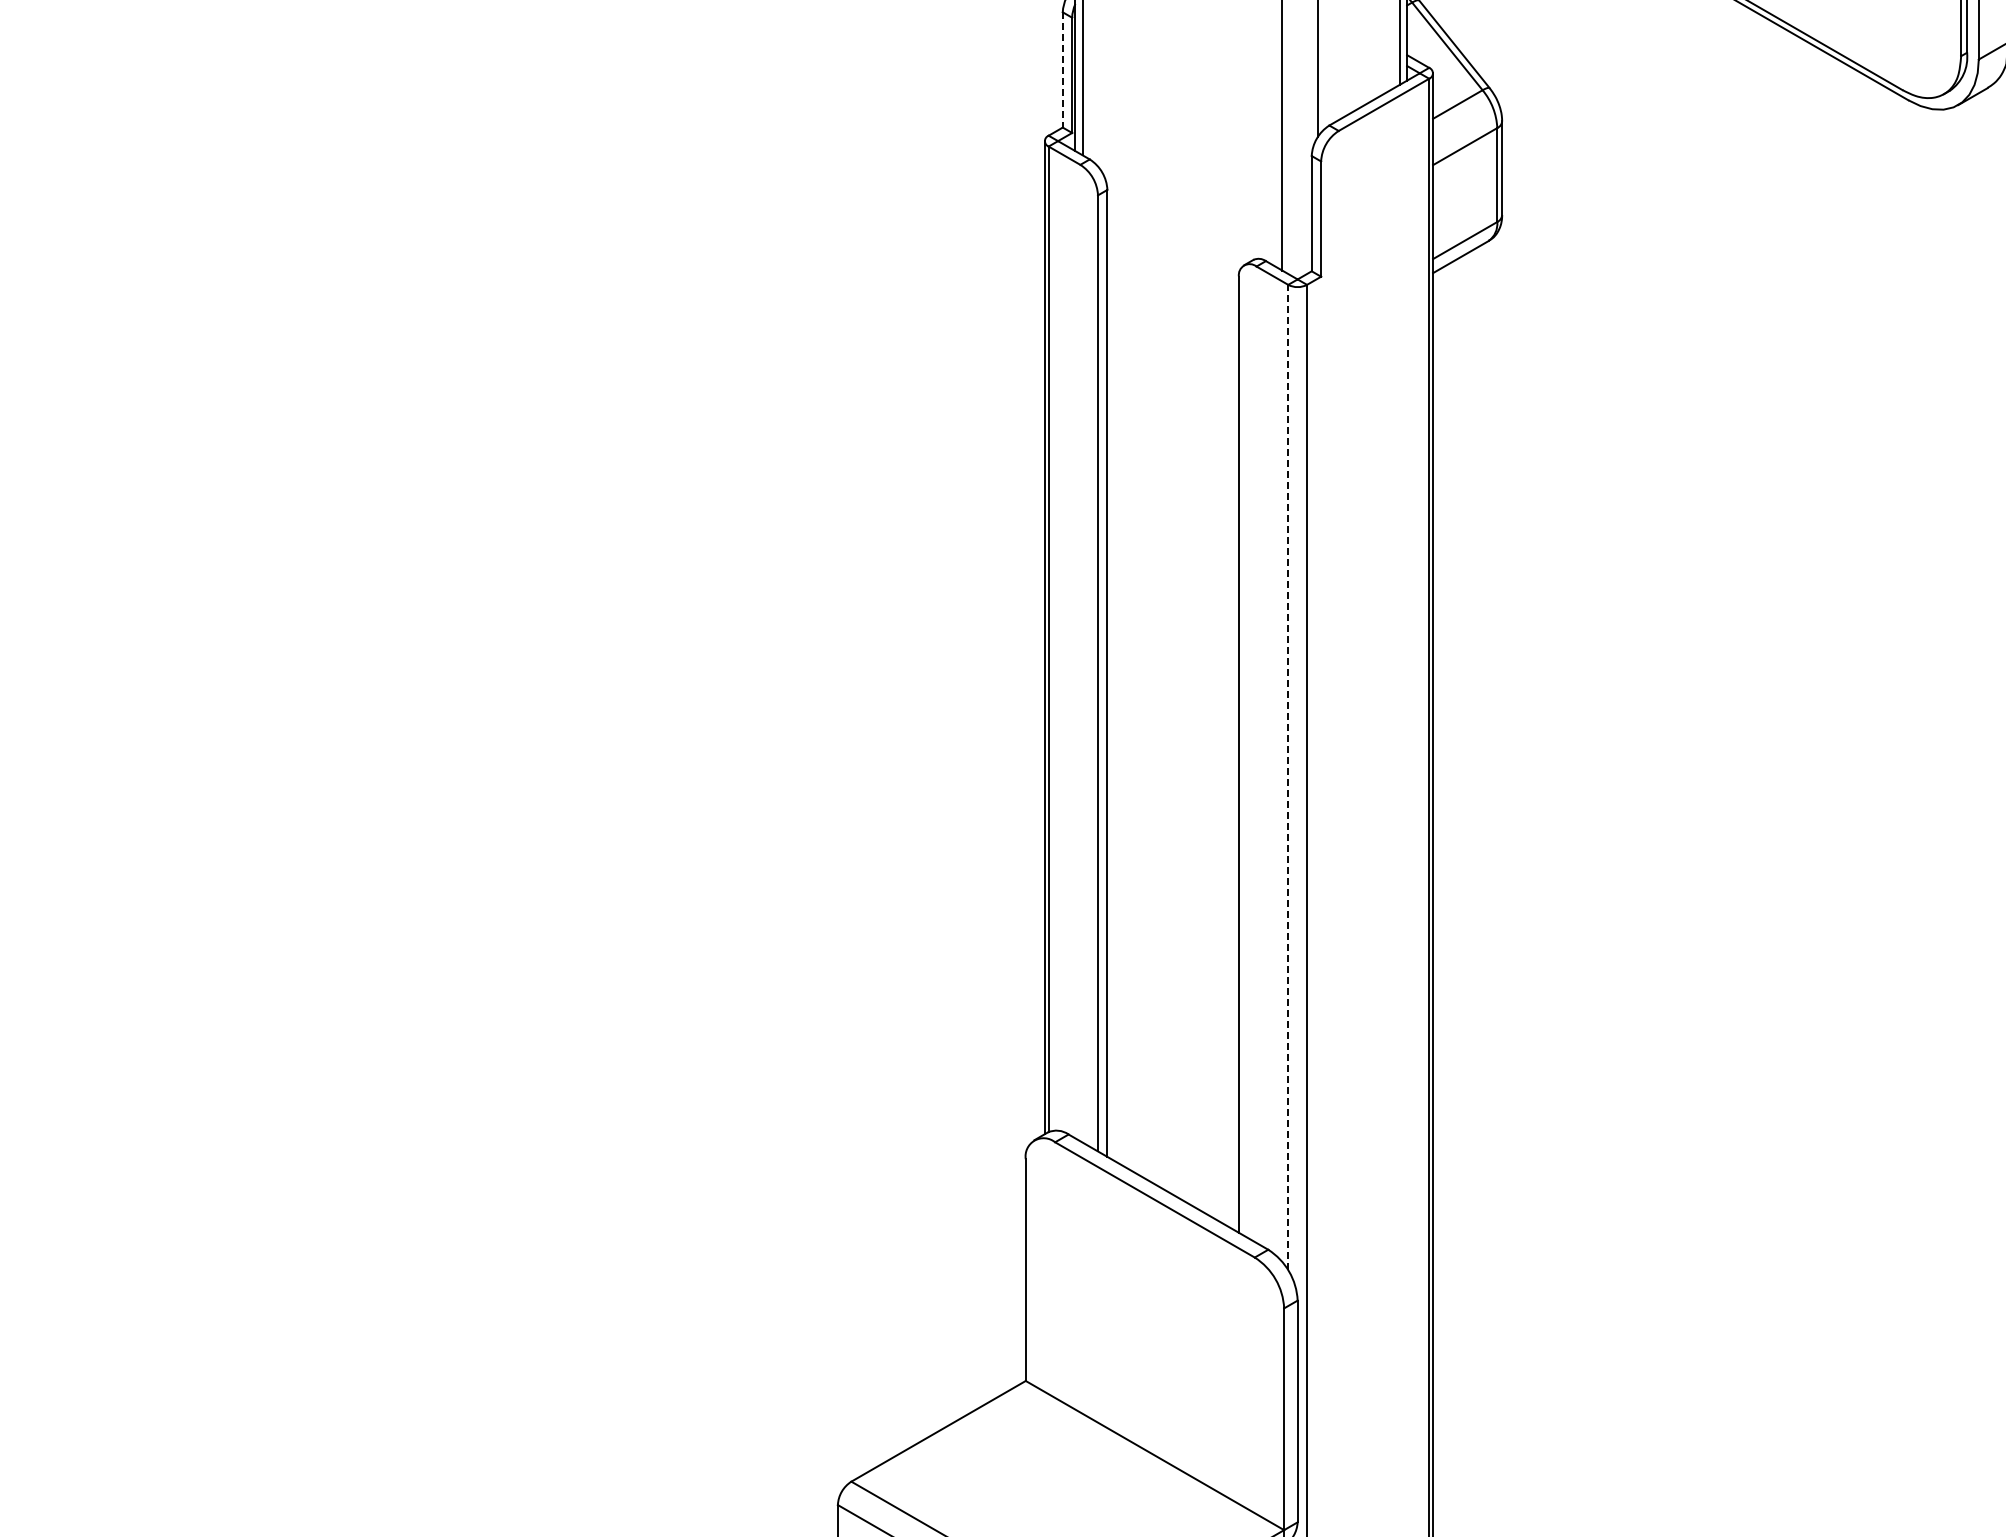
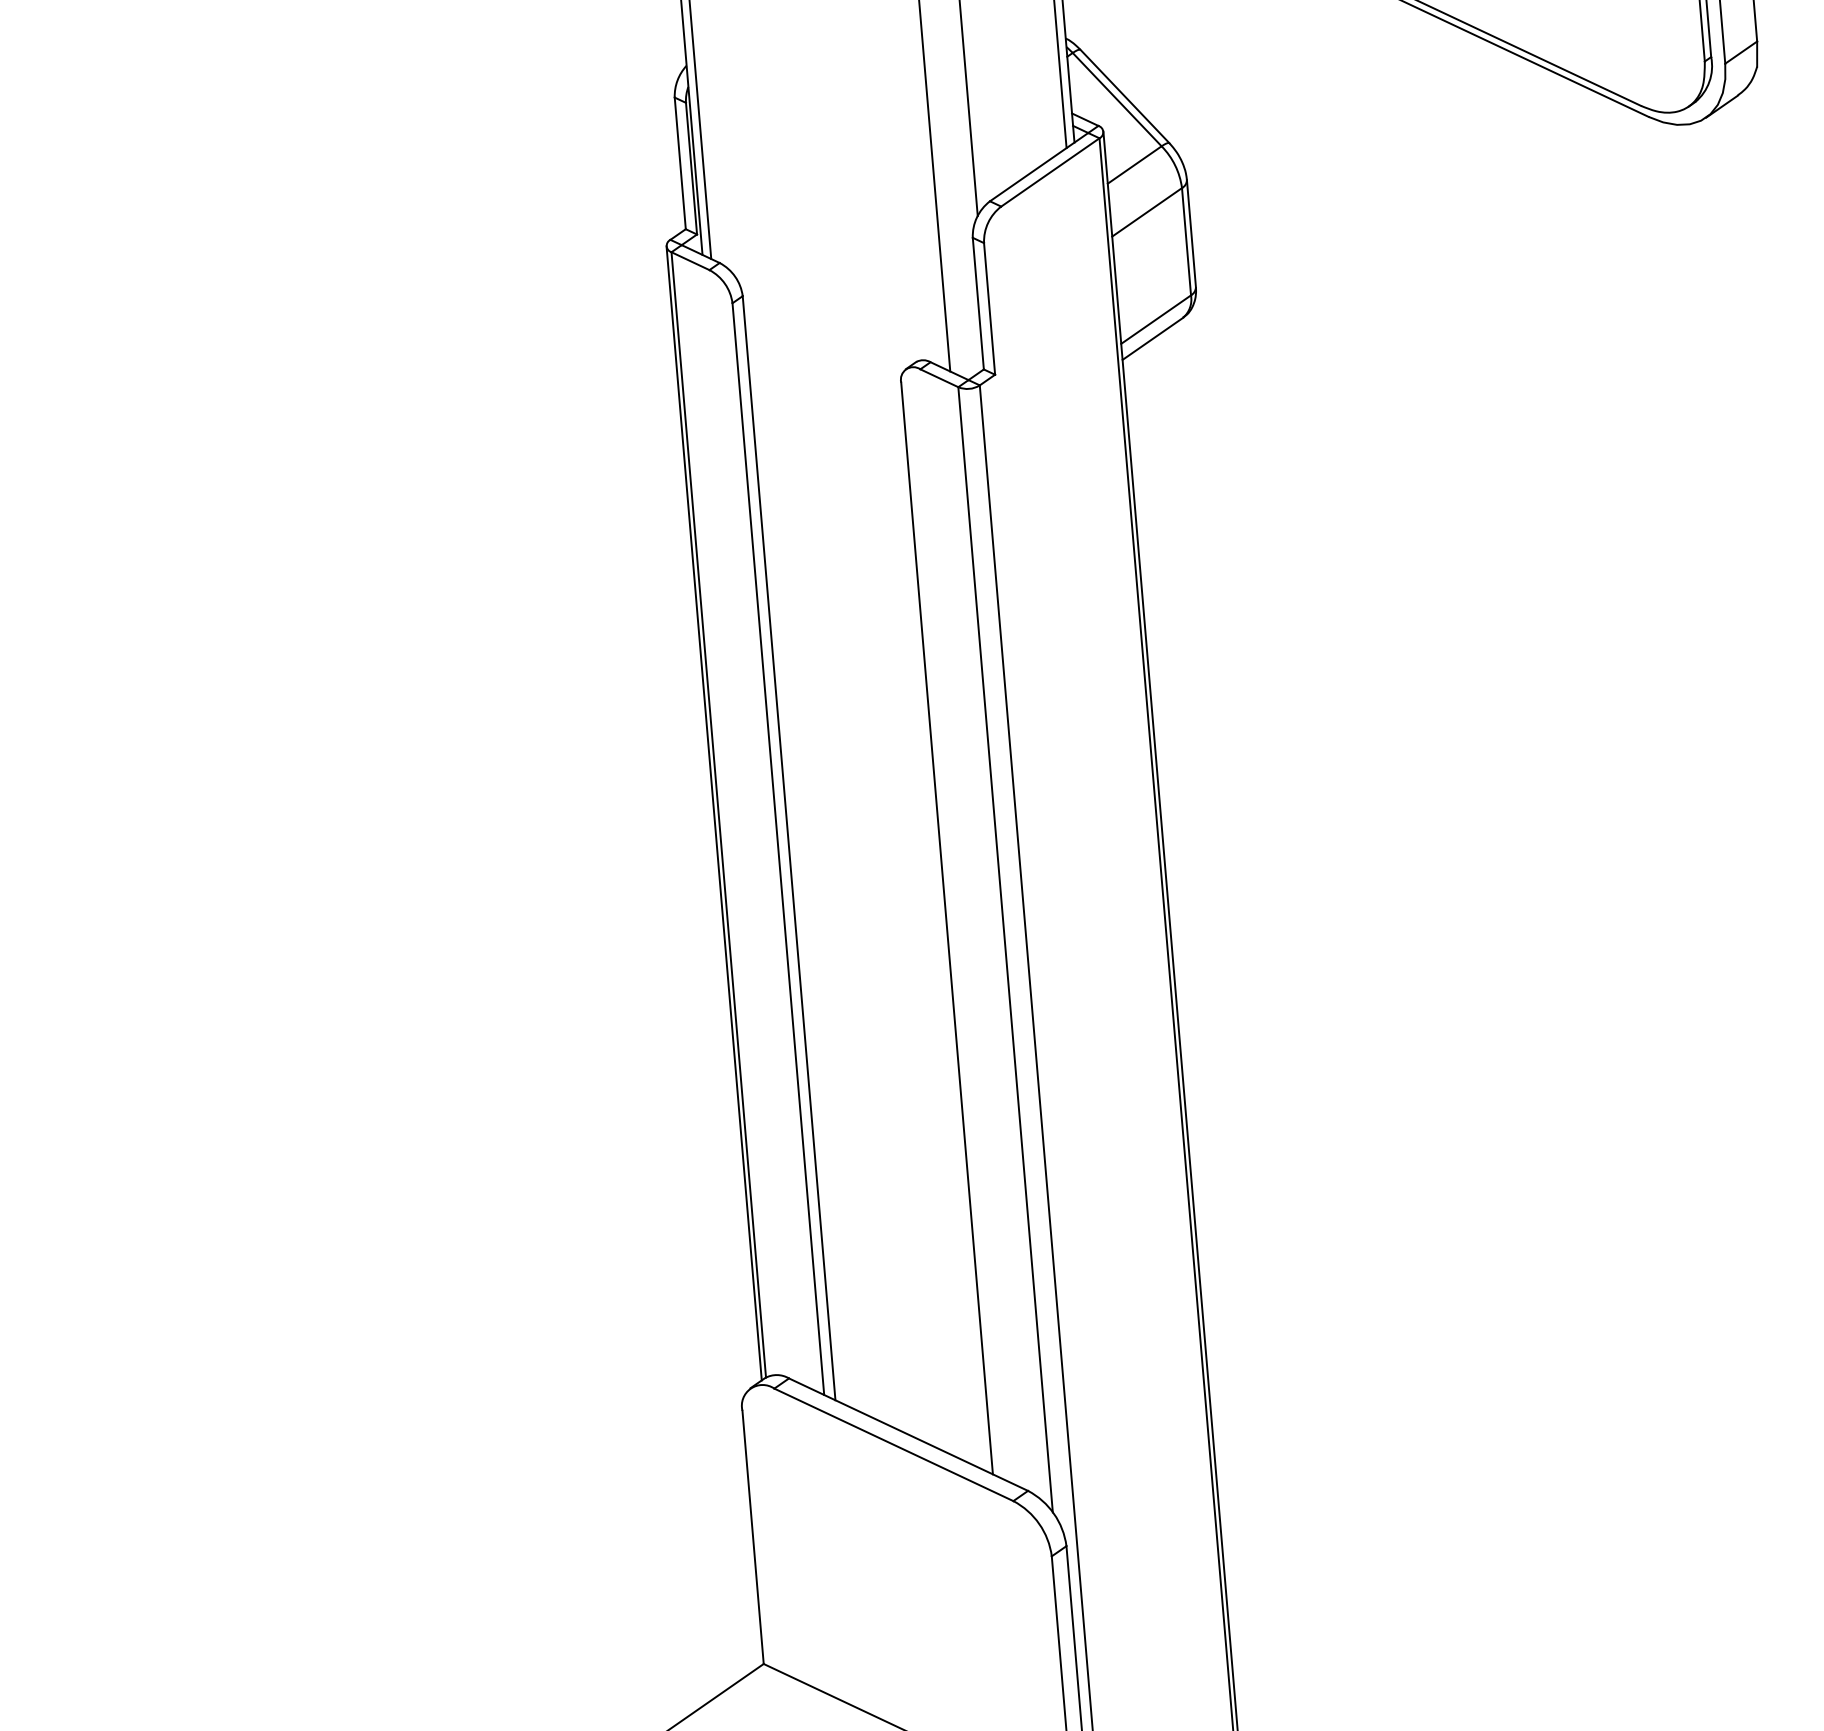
line: (1062, 69) -> (679, 162), dashed -> solid
line: (1288, 777) -> (1005, 949), dashed -> solid

